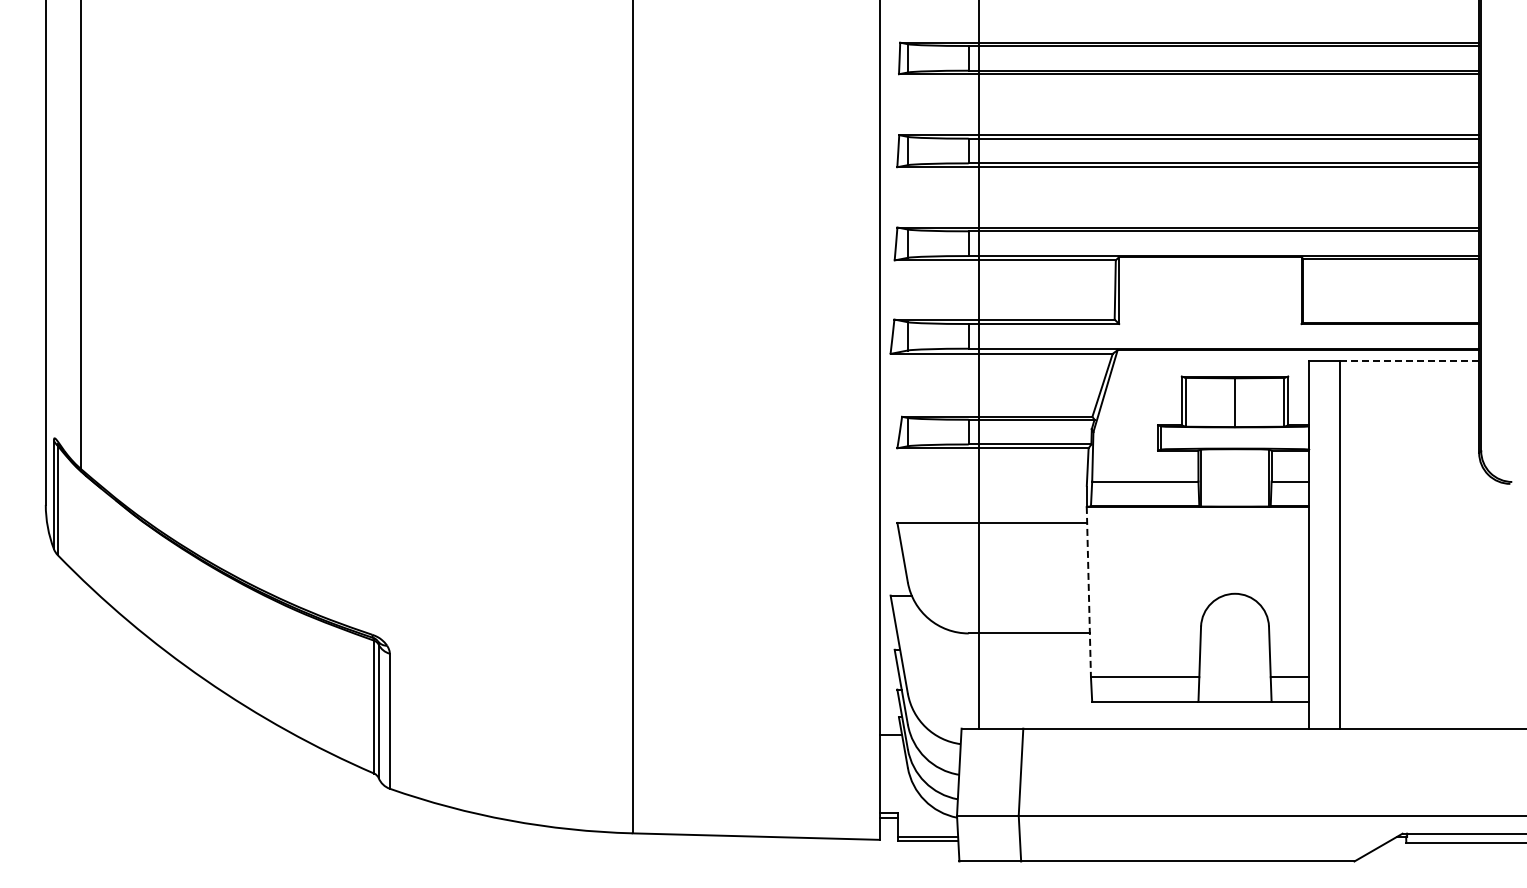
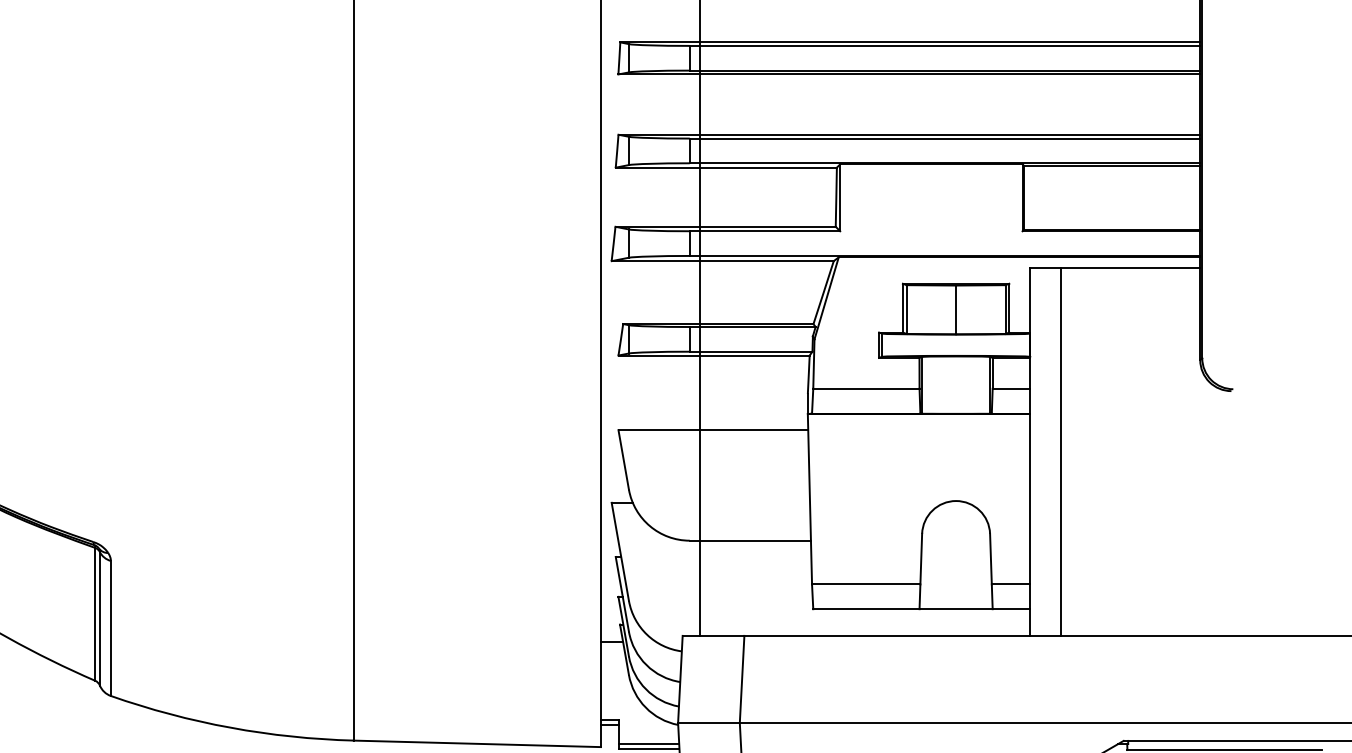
line: (1409, 361) -> (1130, 268), dashed -> solid
line: (1088, 592) -> (809, 499), dashed -> solid

